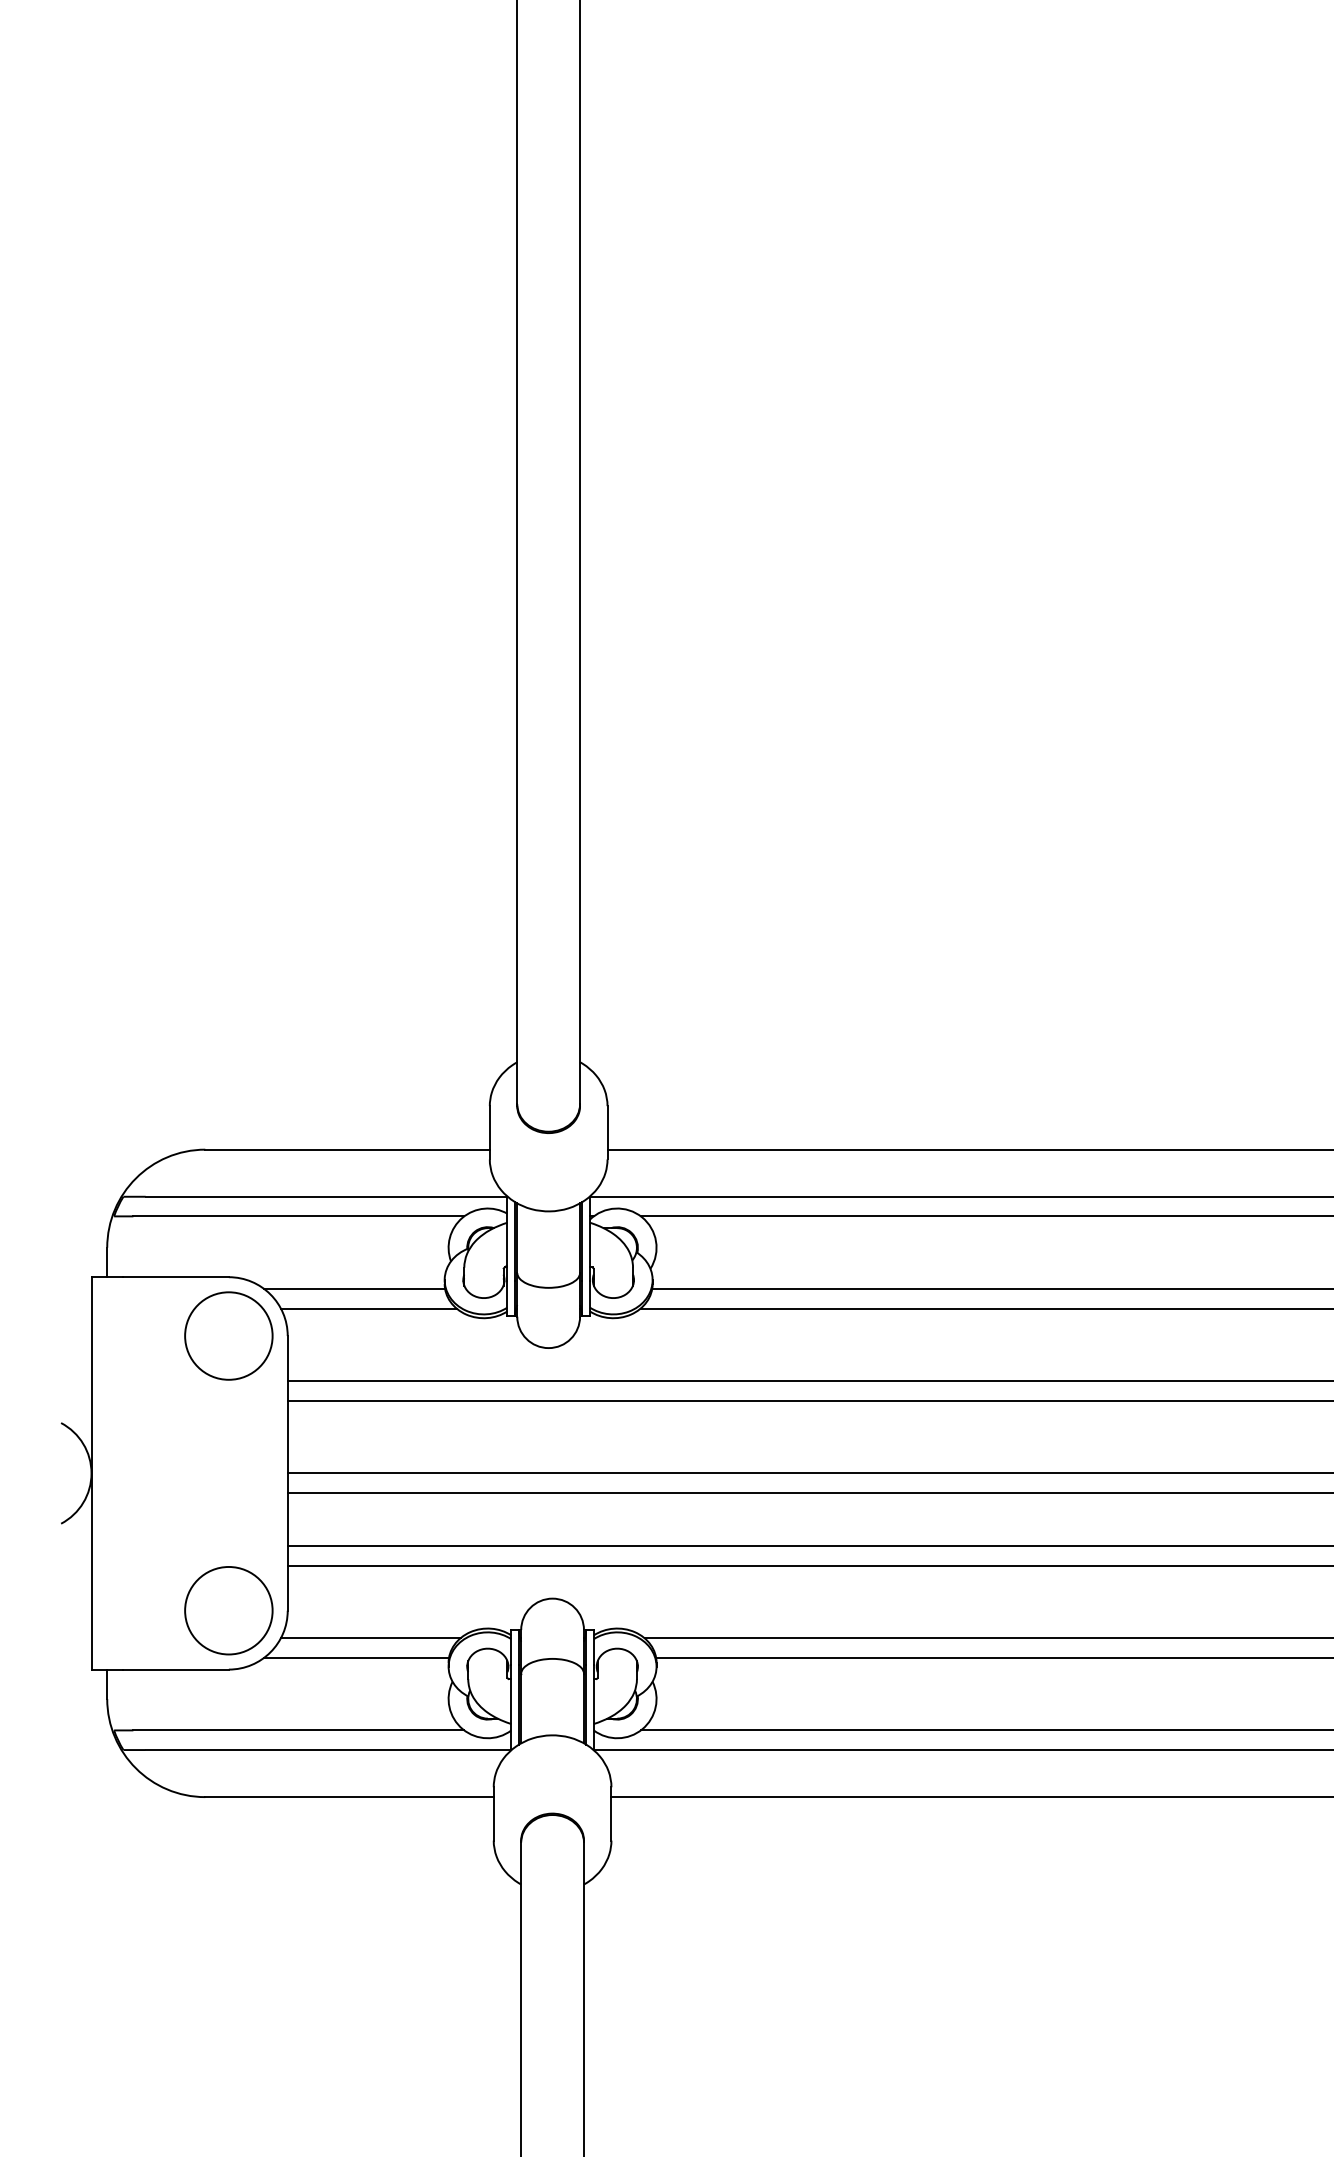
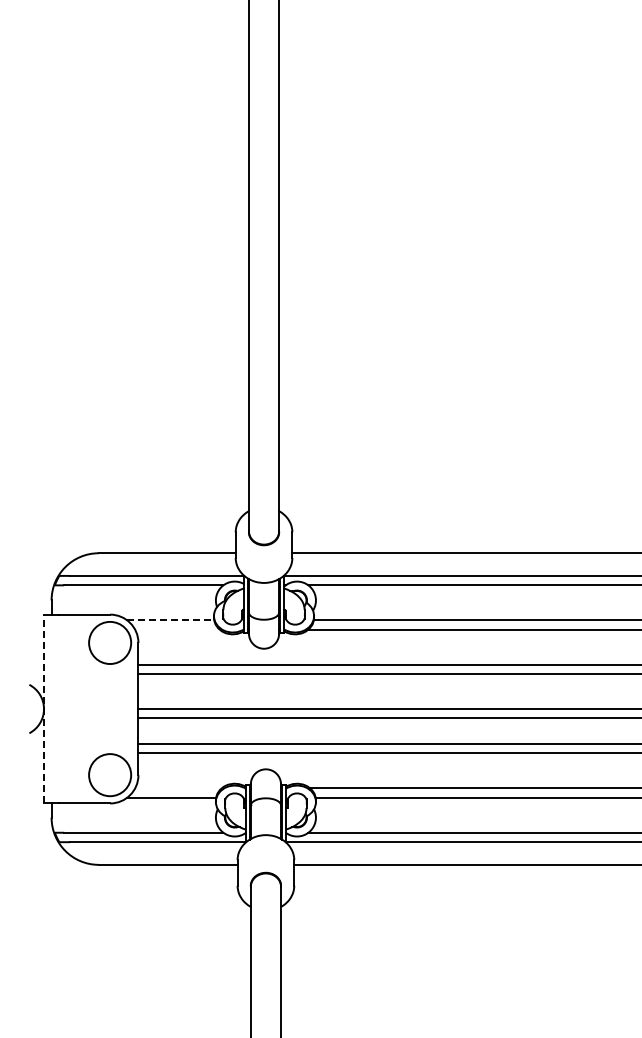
line: (354, 1289) -> (170, 620), solid -> dashed
line: (368, 1308) -> (177, 629), removed
line: (92, 1472) -> (44, 708), solid -> dashed
line: (370, 1638) -> (178, 788), removed

